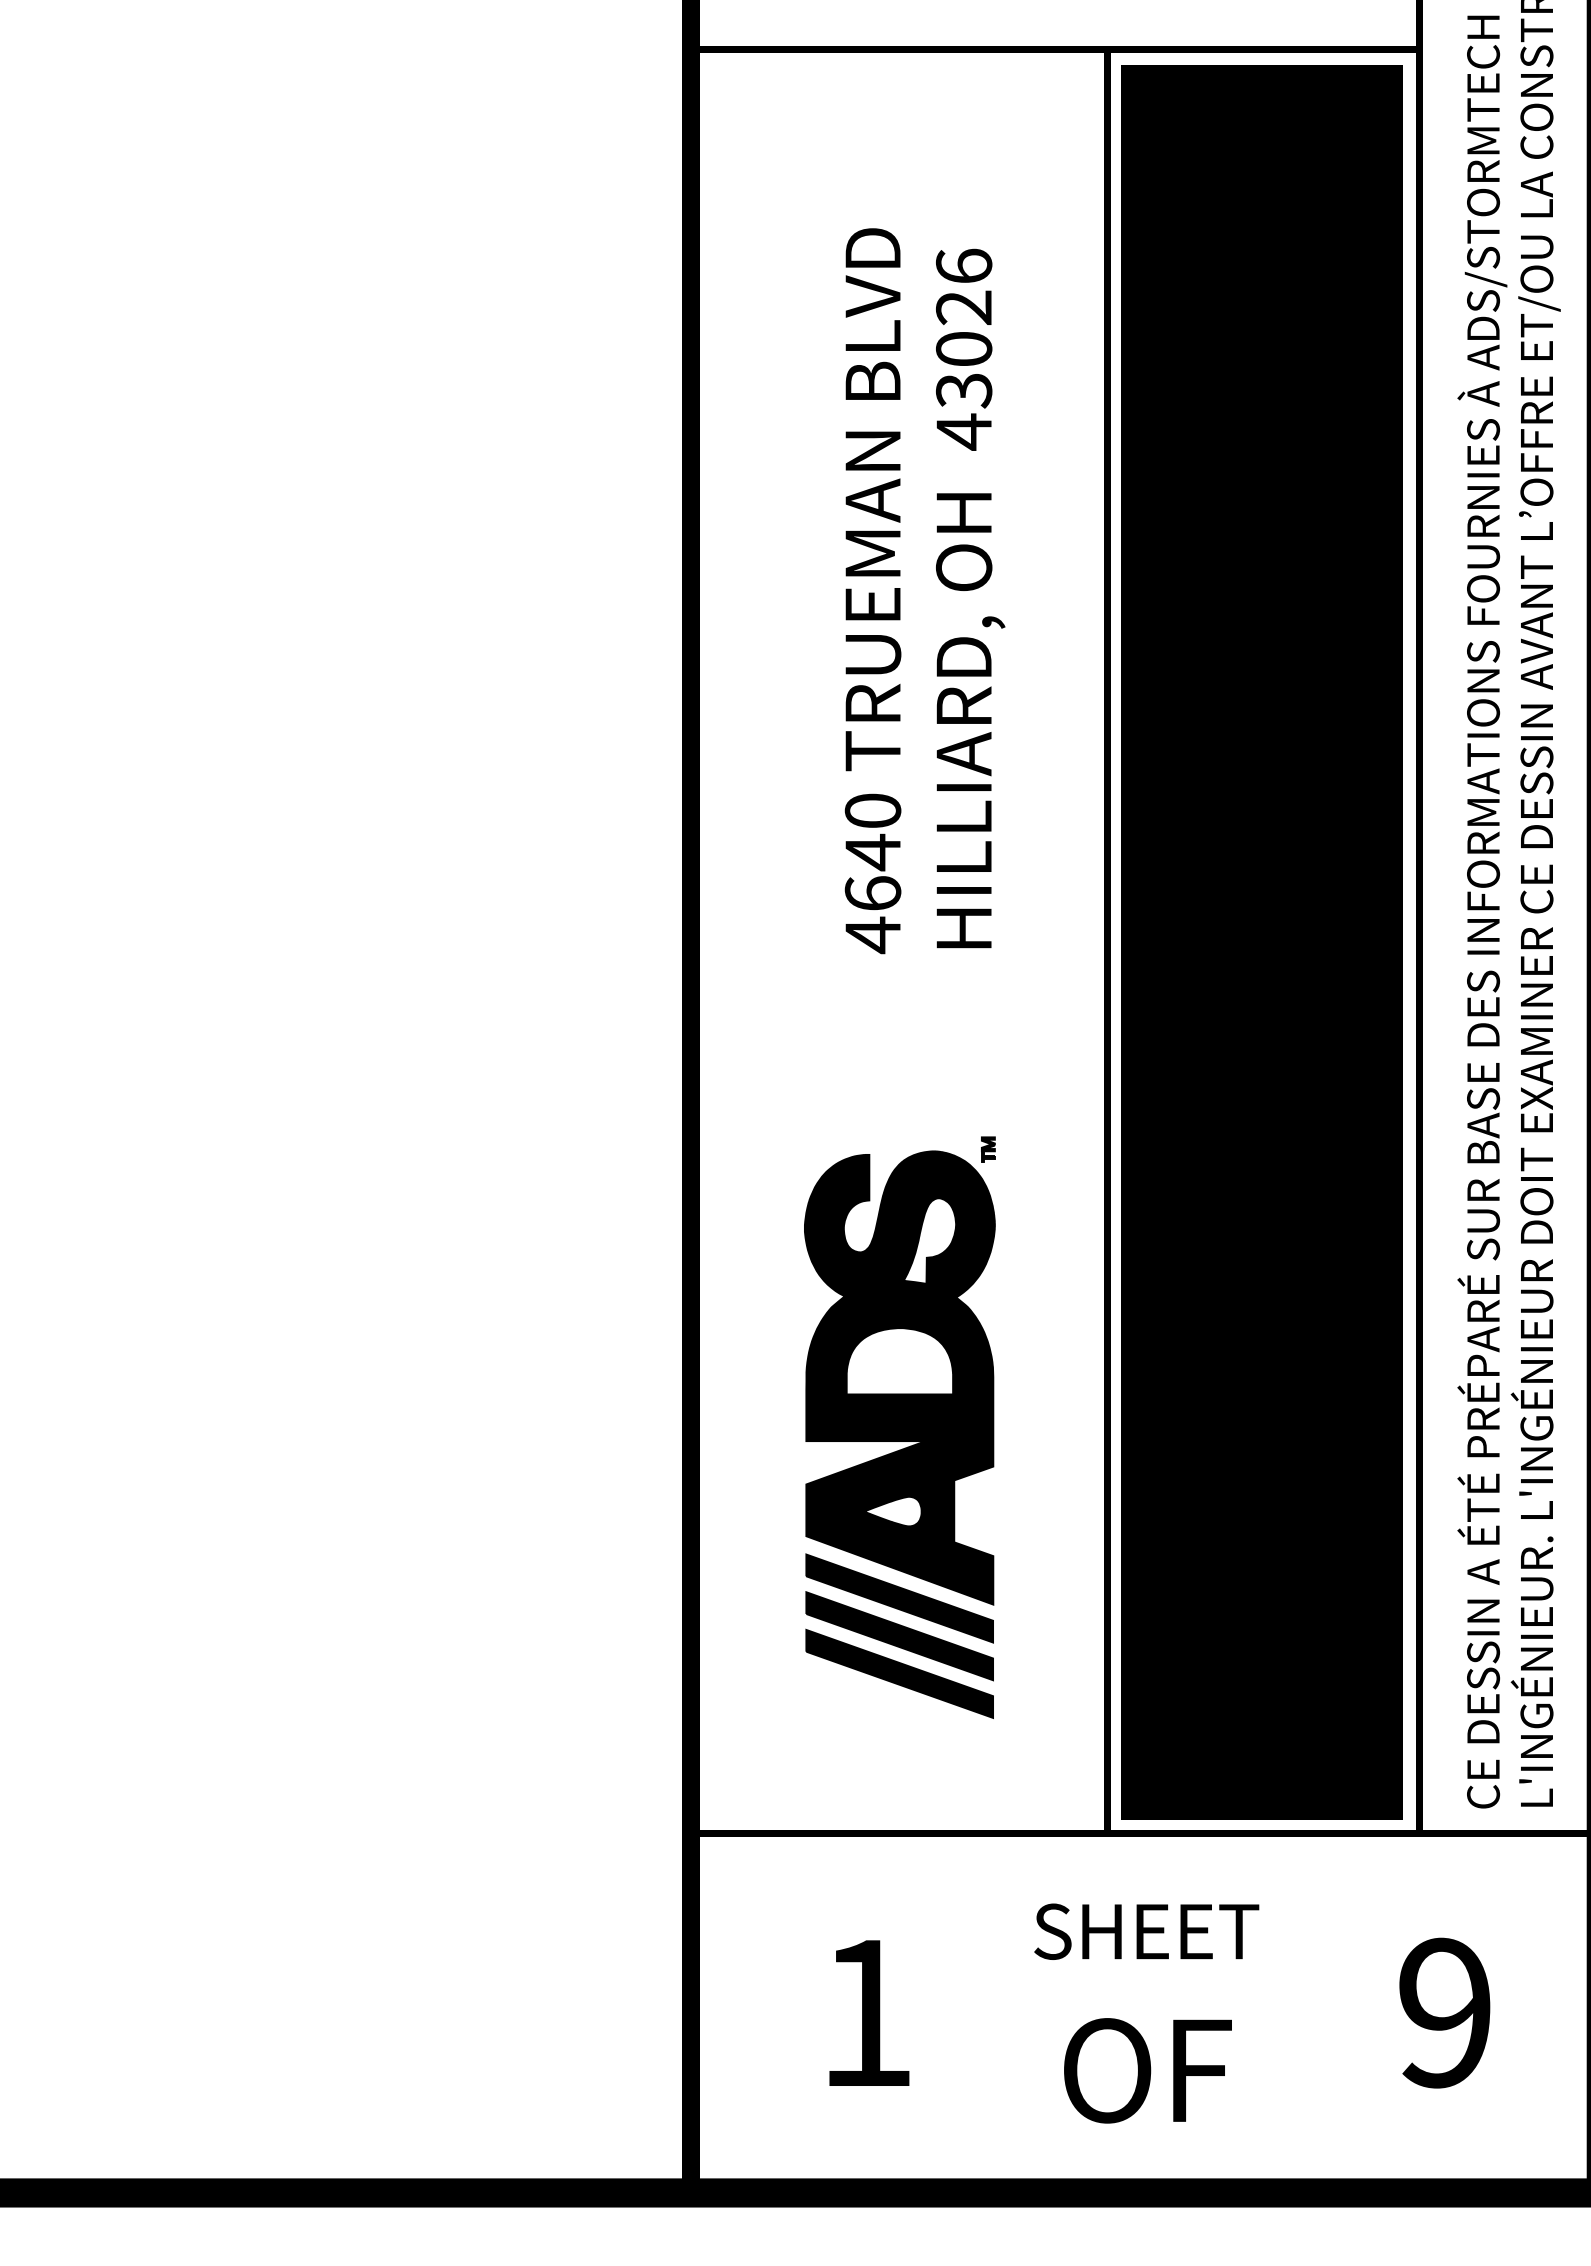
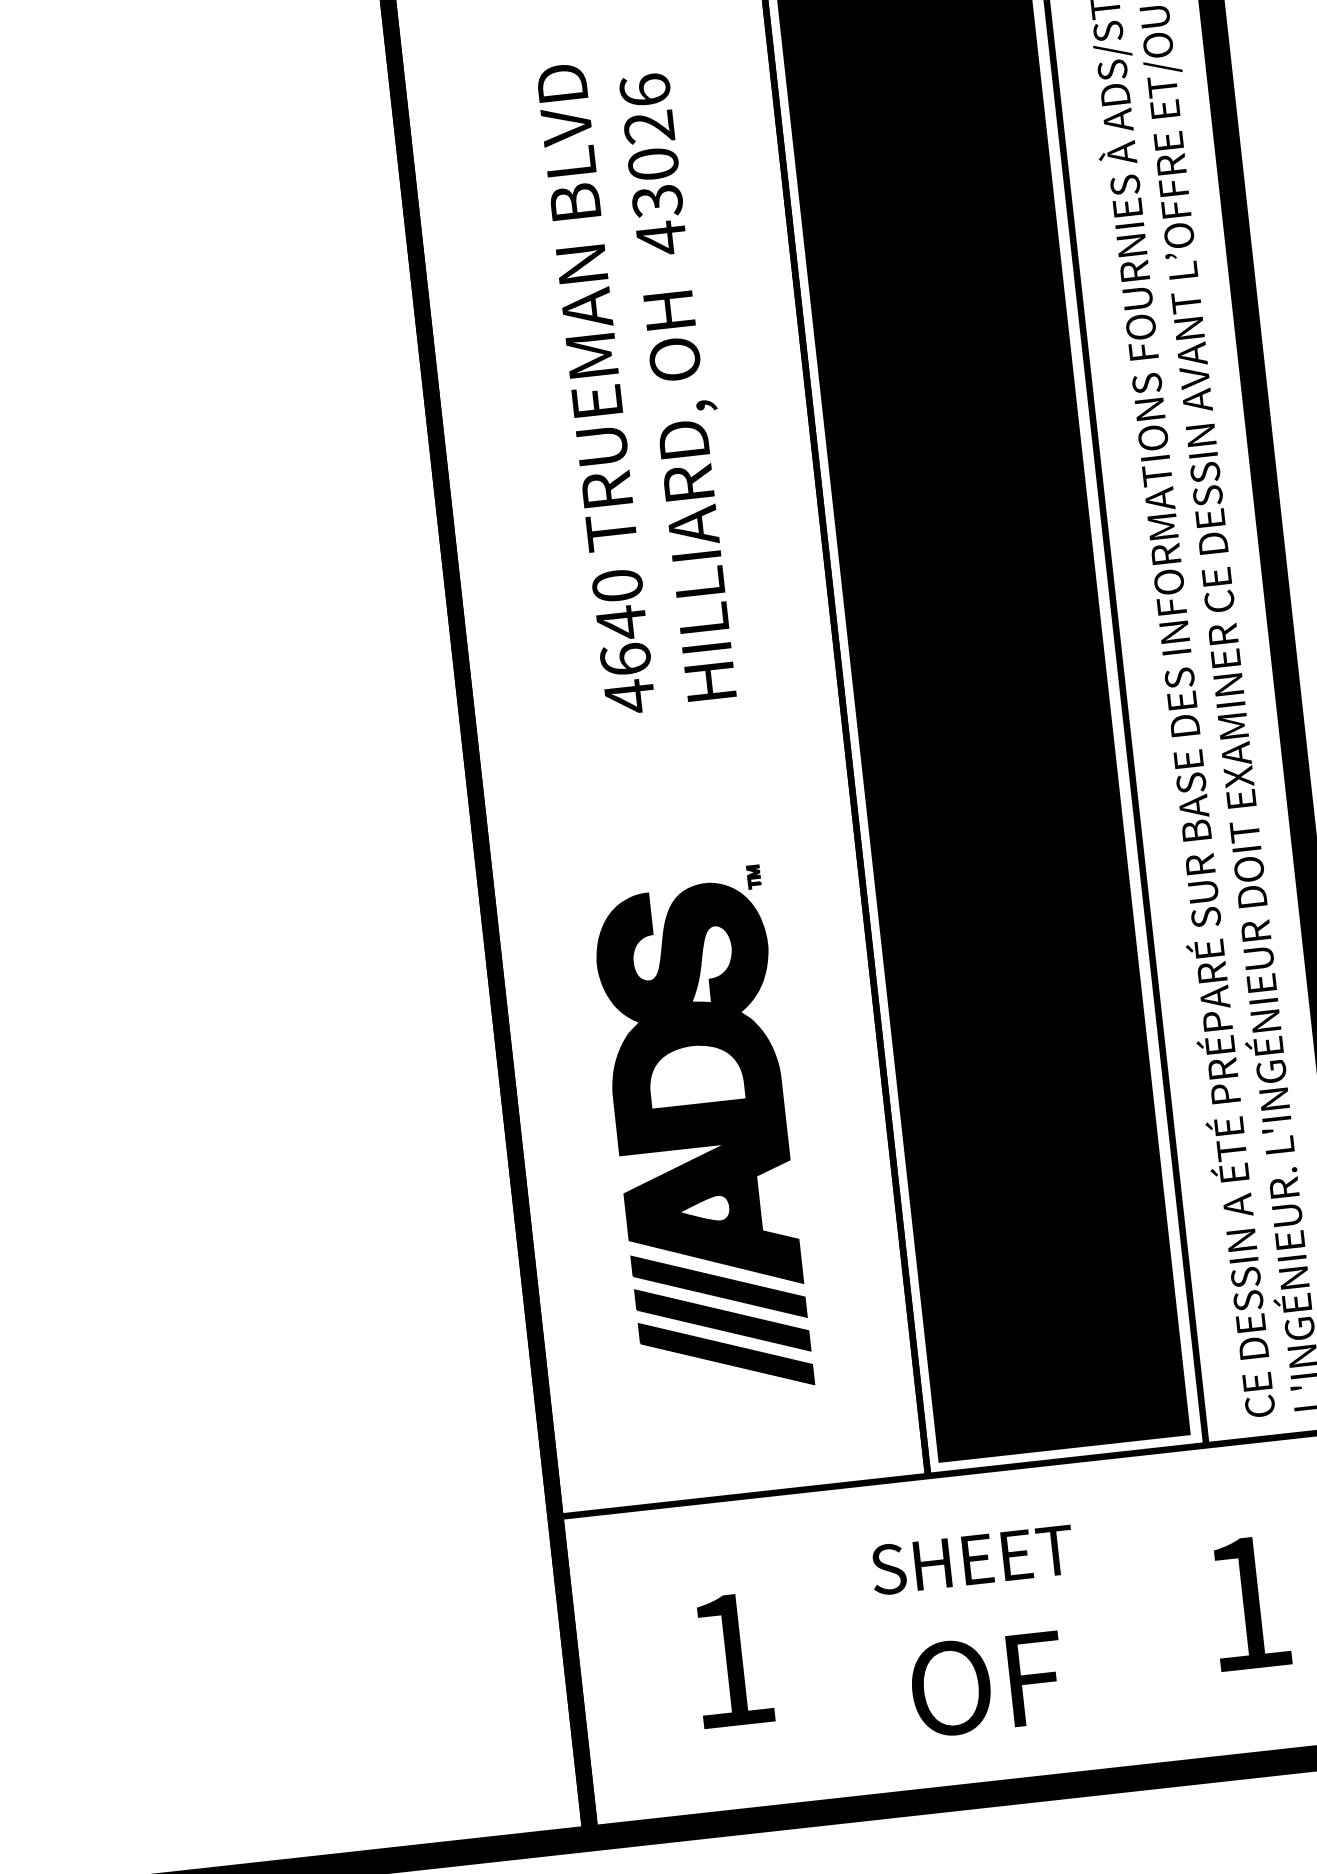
text: (1444, 2012) -> (1246, 1602), 9 -> 1

